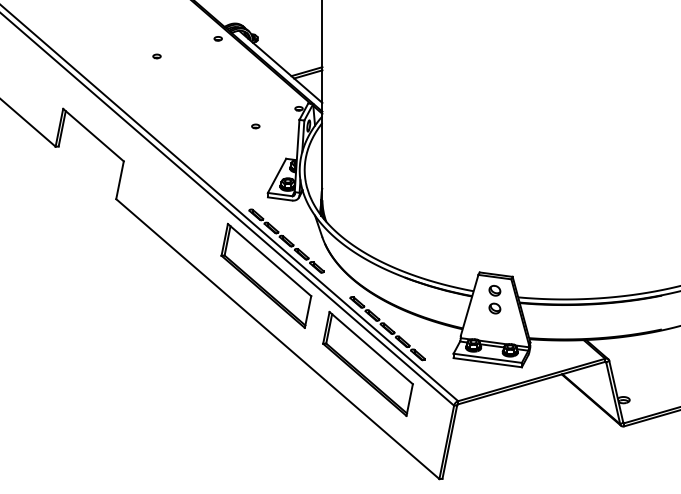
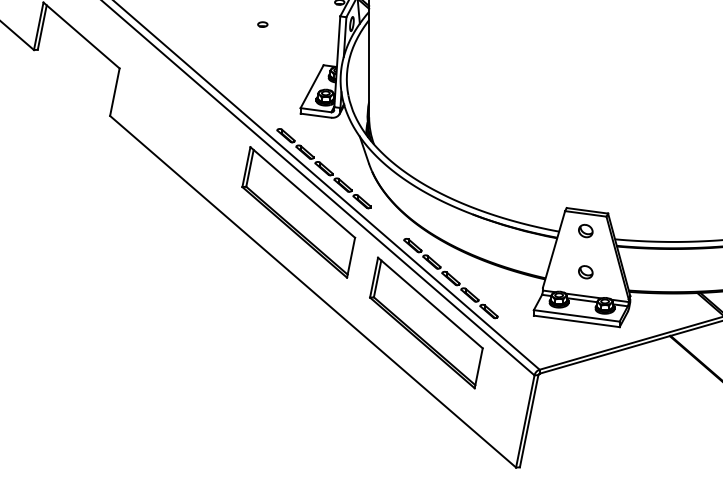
part: (255, 126) -> (262, 24), moved
part: (494, 308) -> (585, 272), moved

